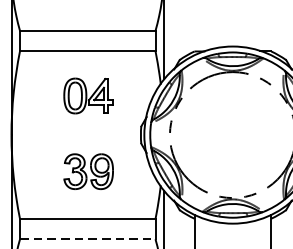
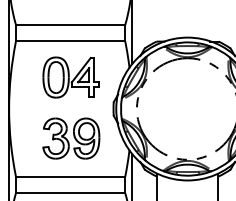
part: (87, 95) -> (70, 77), size x1.43
part: (88, 171) -> (71, 138), size x1.43
line: (87, 239) -> (70, 193), dashed -> solid

